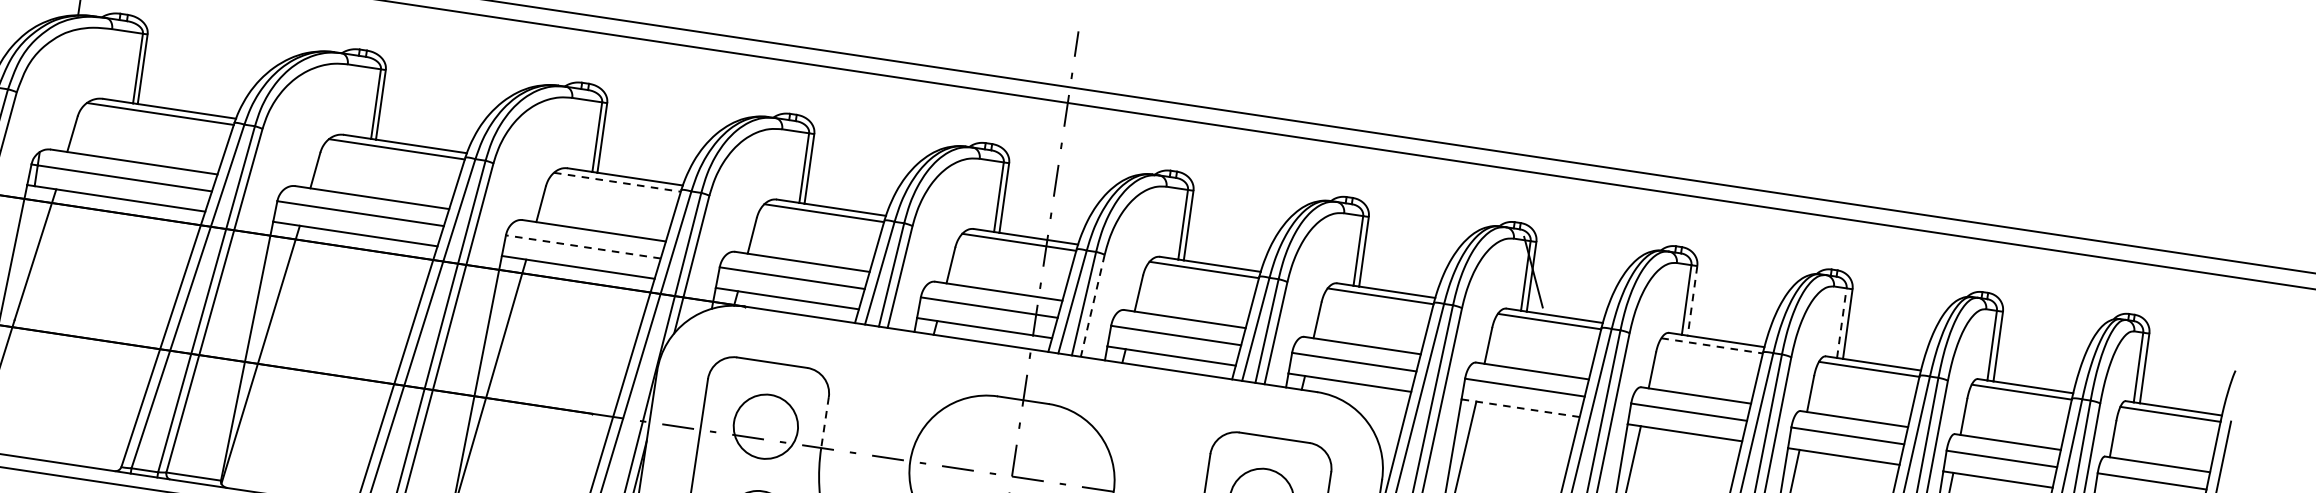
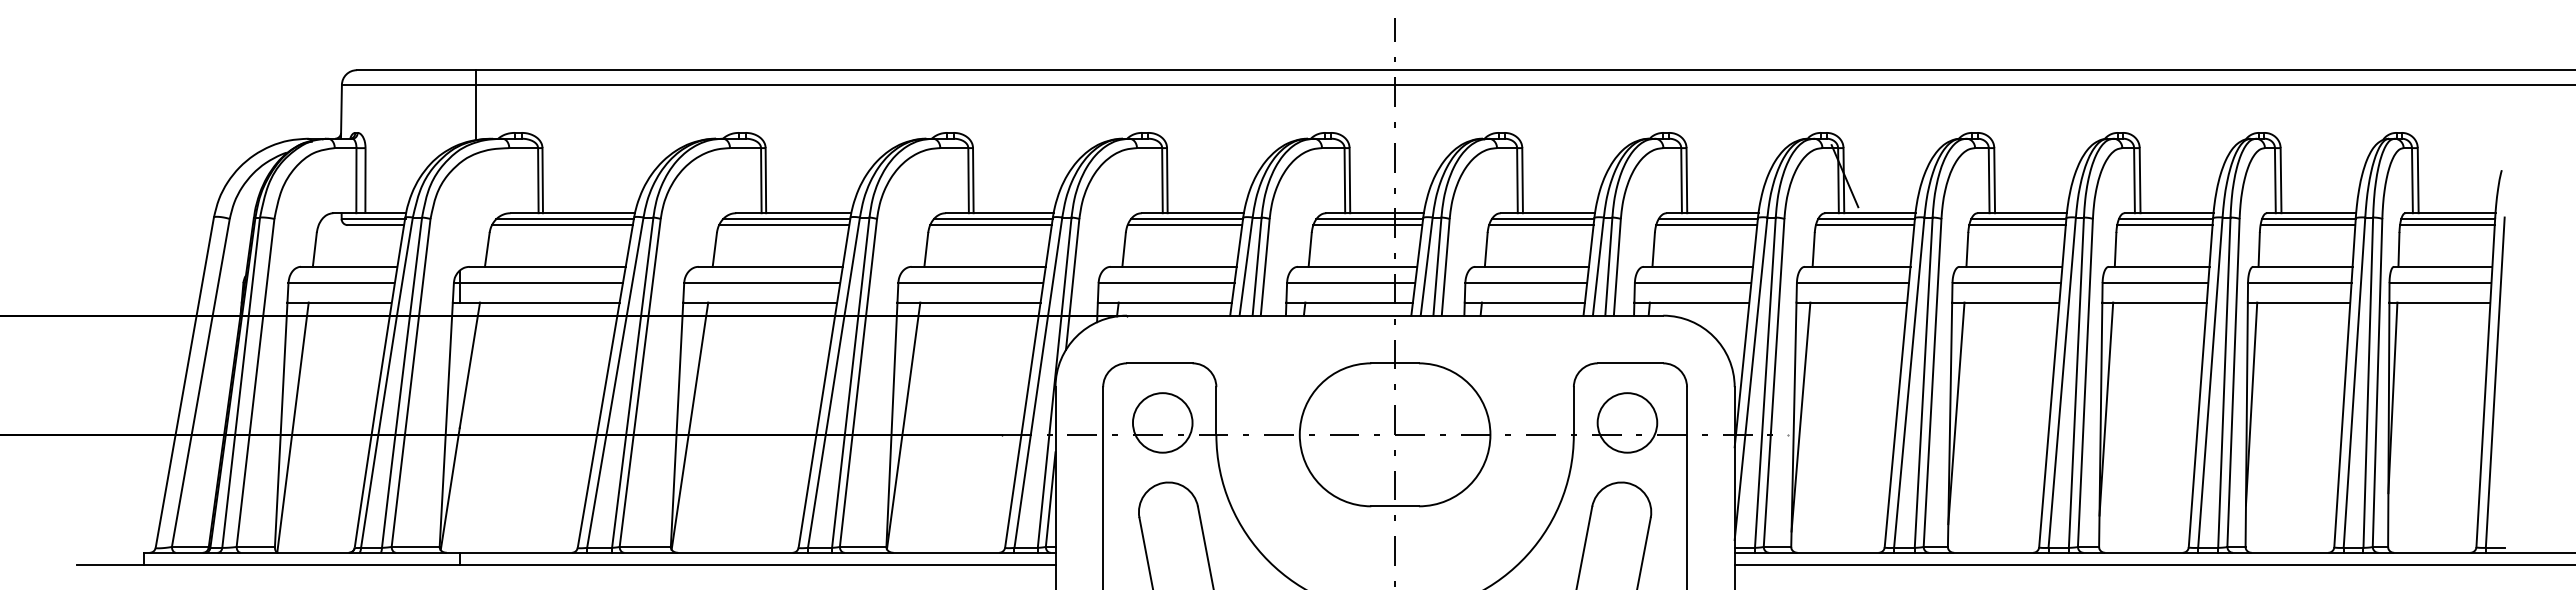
line: (156, 120) -> (562, 225), added
line: (393, 155) -> (784, 225), added
line: (617, 182) -> (993, 219), dashed -> solid
line: (613, 188) -> (990, 225), added
line: (820, 219) -> (1184, 225), added
line: (582, 247) -> (970, 283), dashed -> solid
line: (1015, 248) -> (1367, 225), added
line: (1201, 276) -> (1541, 225), added
line: (1692, 300) -> (1994, 180), dashed -> solid
line: (1377, 302) -> (1706, 225), added
line: (1092, 305) -> (1445, 267), dashed -> solid
line: (1841, 323) -> (2134, 180), dashed -> solid
line: (1546, 327) -> (1864, 225), added
line: (1711, 346) -> (2018, 219), dashed -> solid
line: (1709, 352) -> (2017, 225), added
line: (1866, 375) -> (2164, 225), added
line: (2019, 398) -> (2307, 225), added
line: (1520, 408) -> (1851, 302), dashed -> solid
line: (2168, 420) -> (2447, 225), added
line: (825, 423) -> (1216, 411), dashed -> solid

